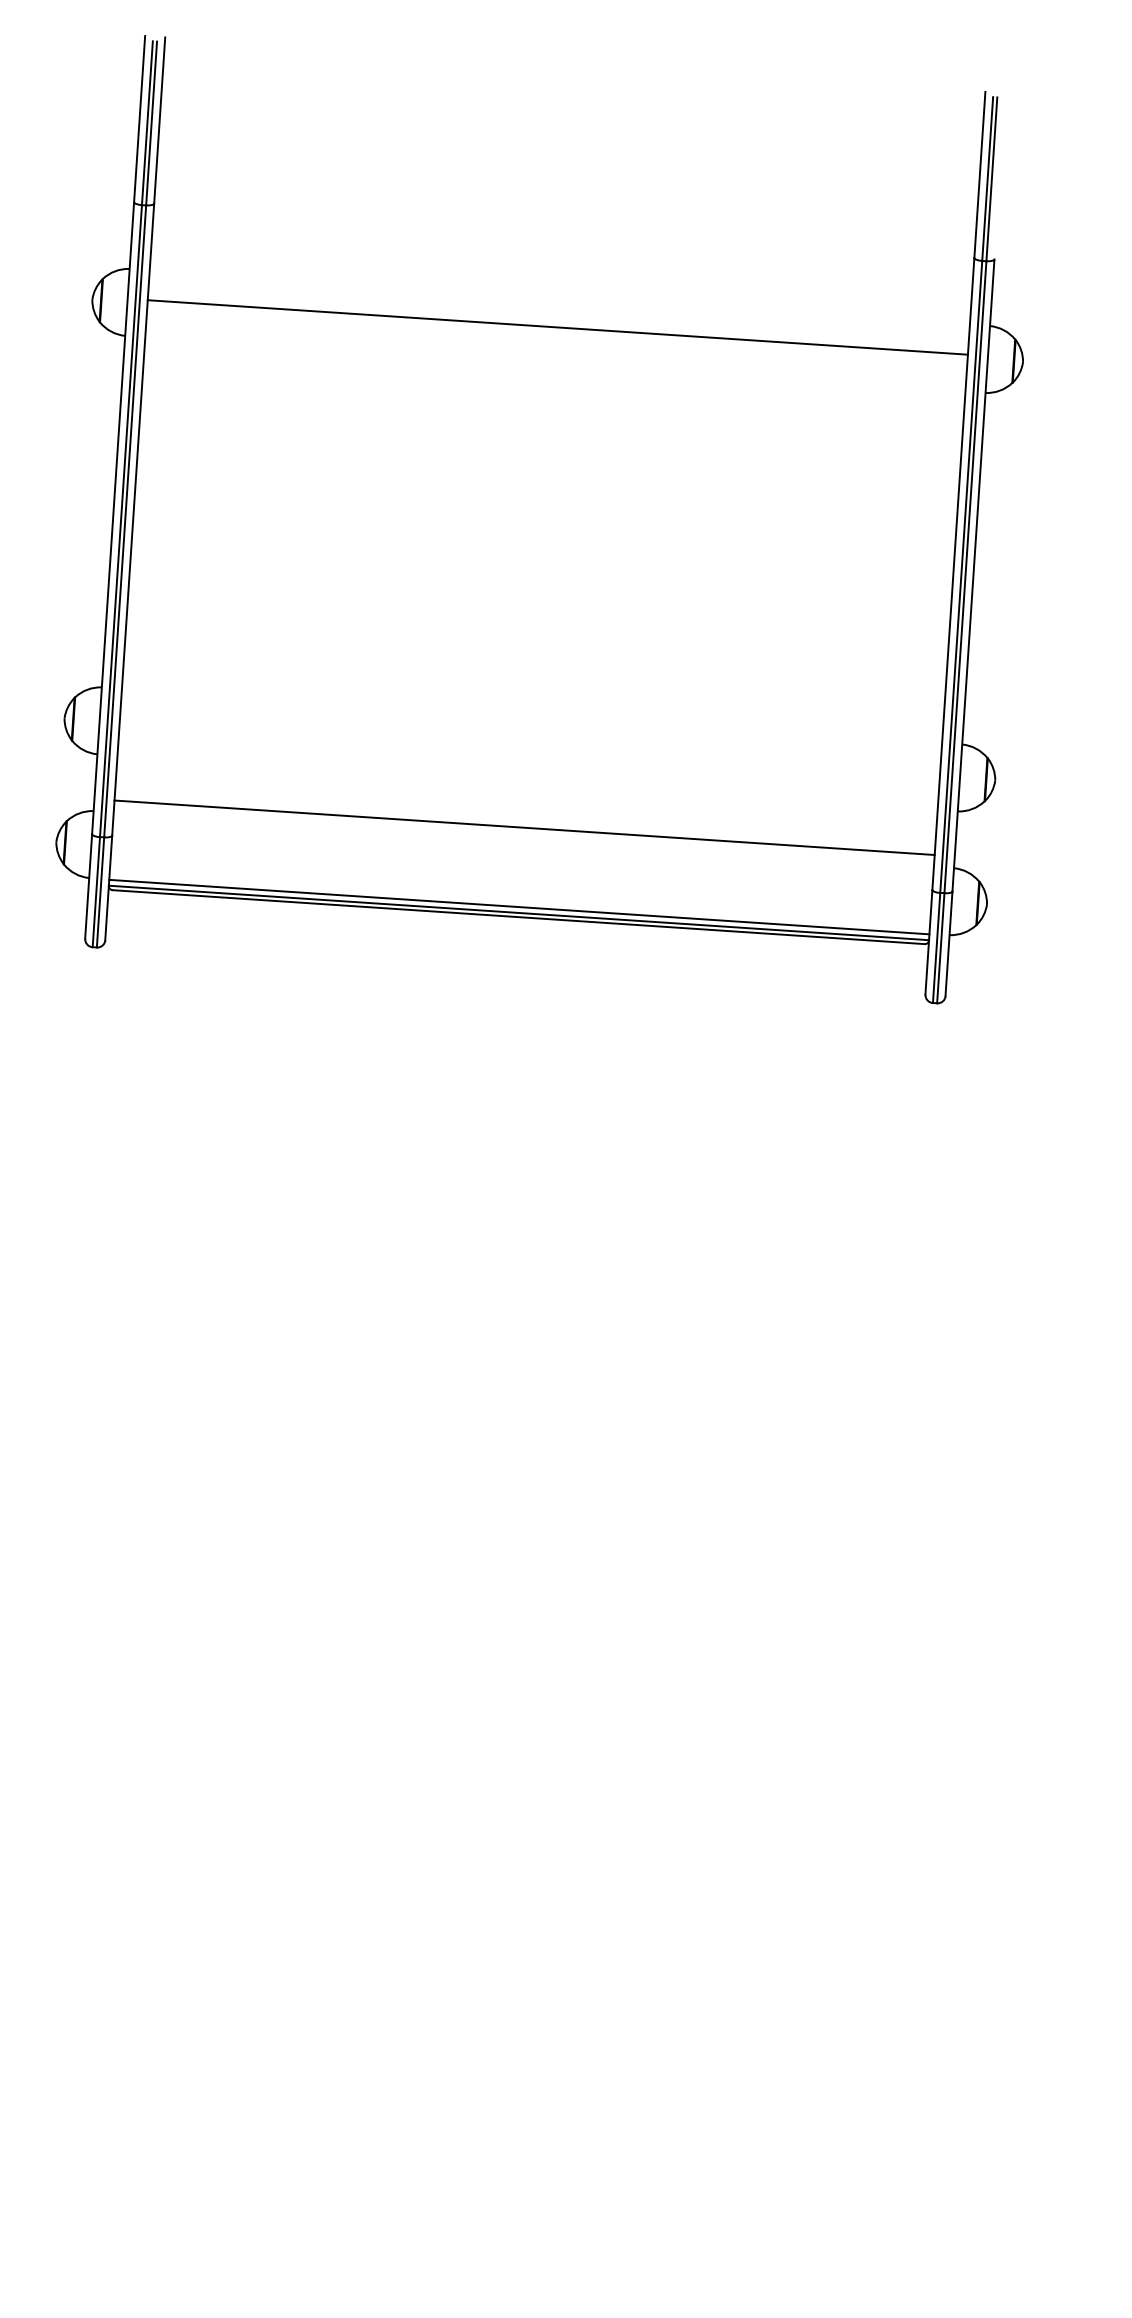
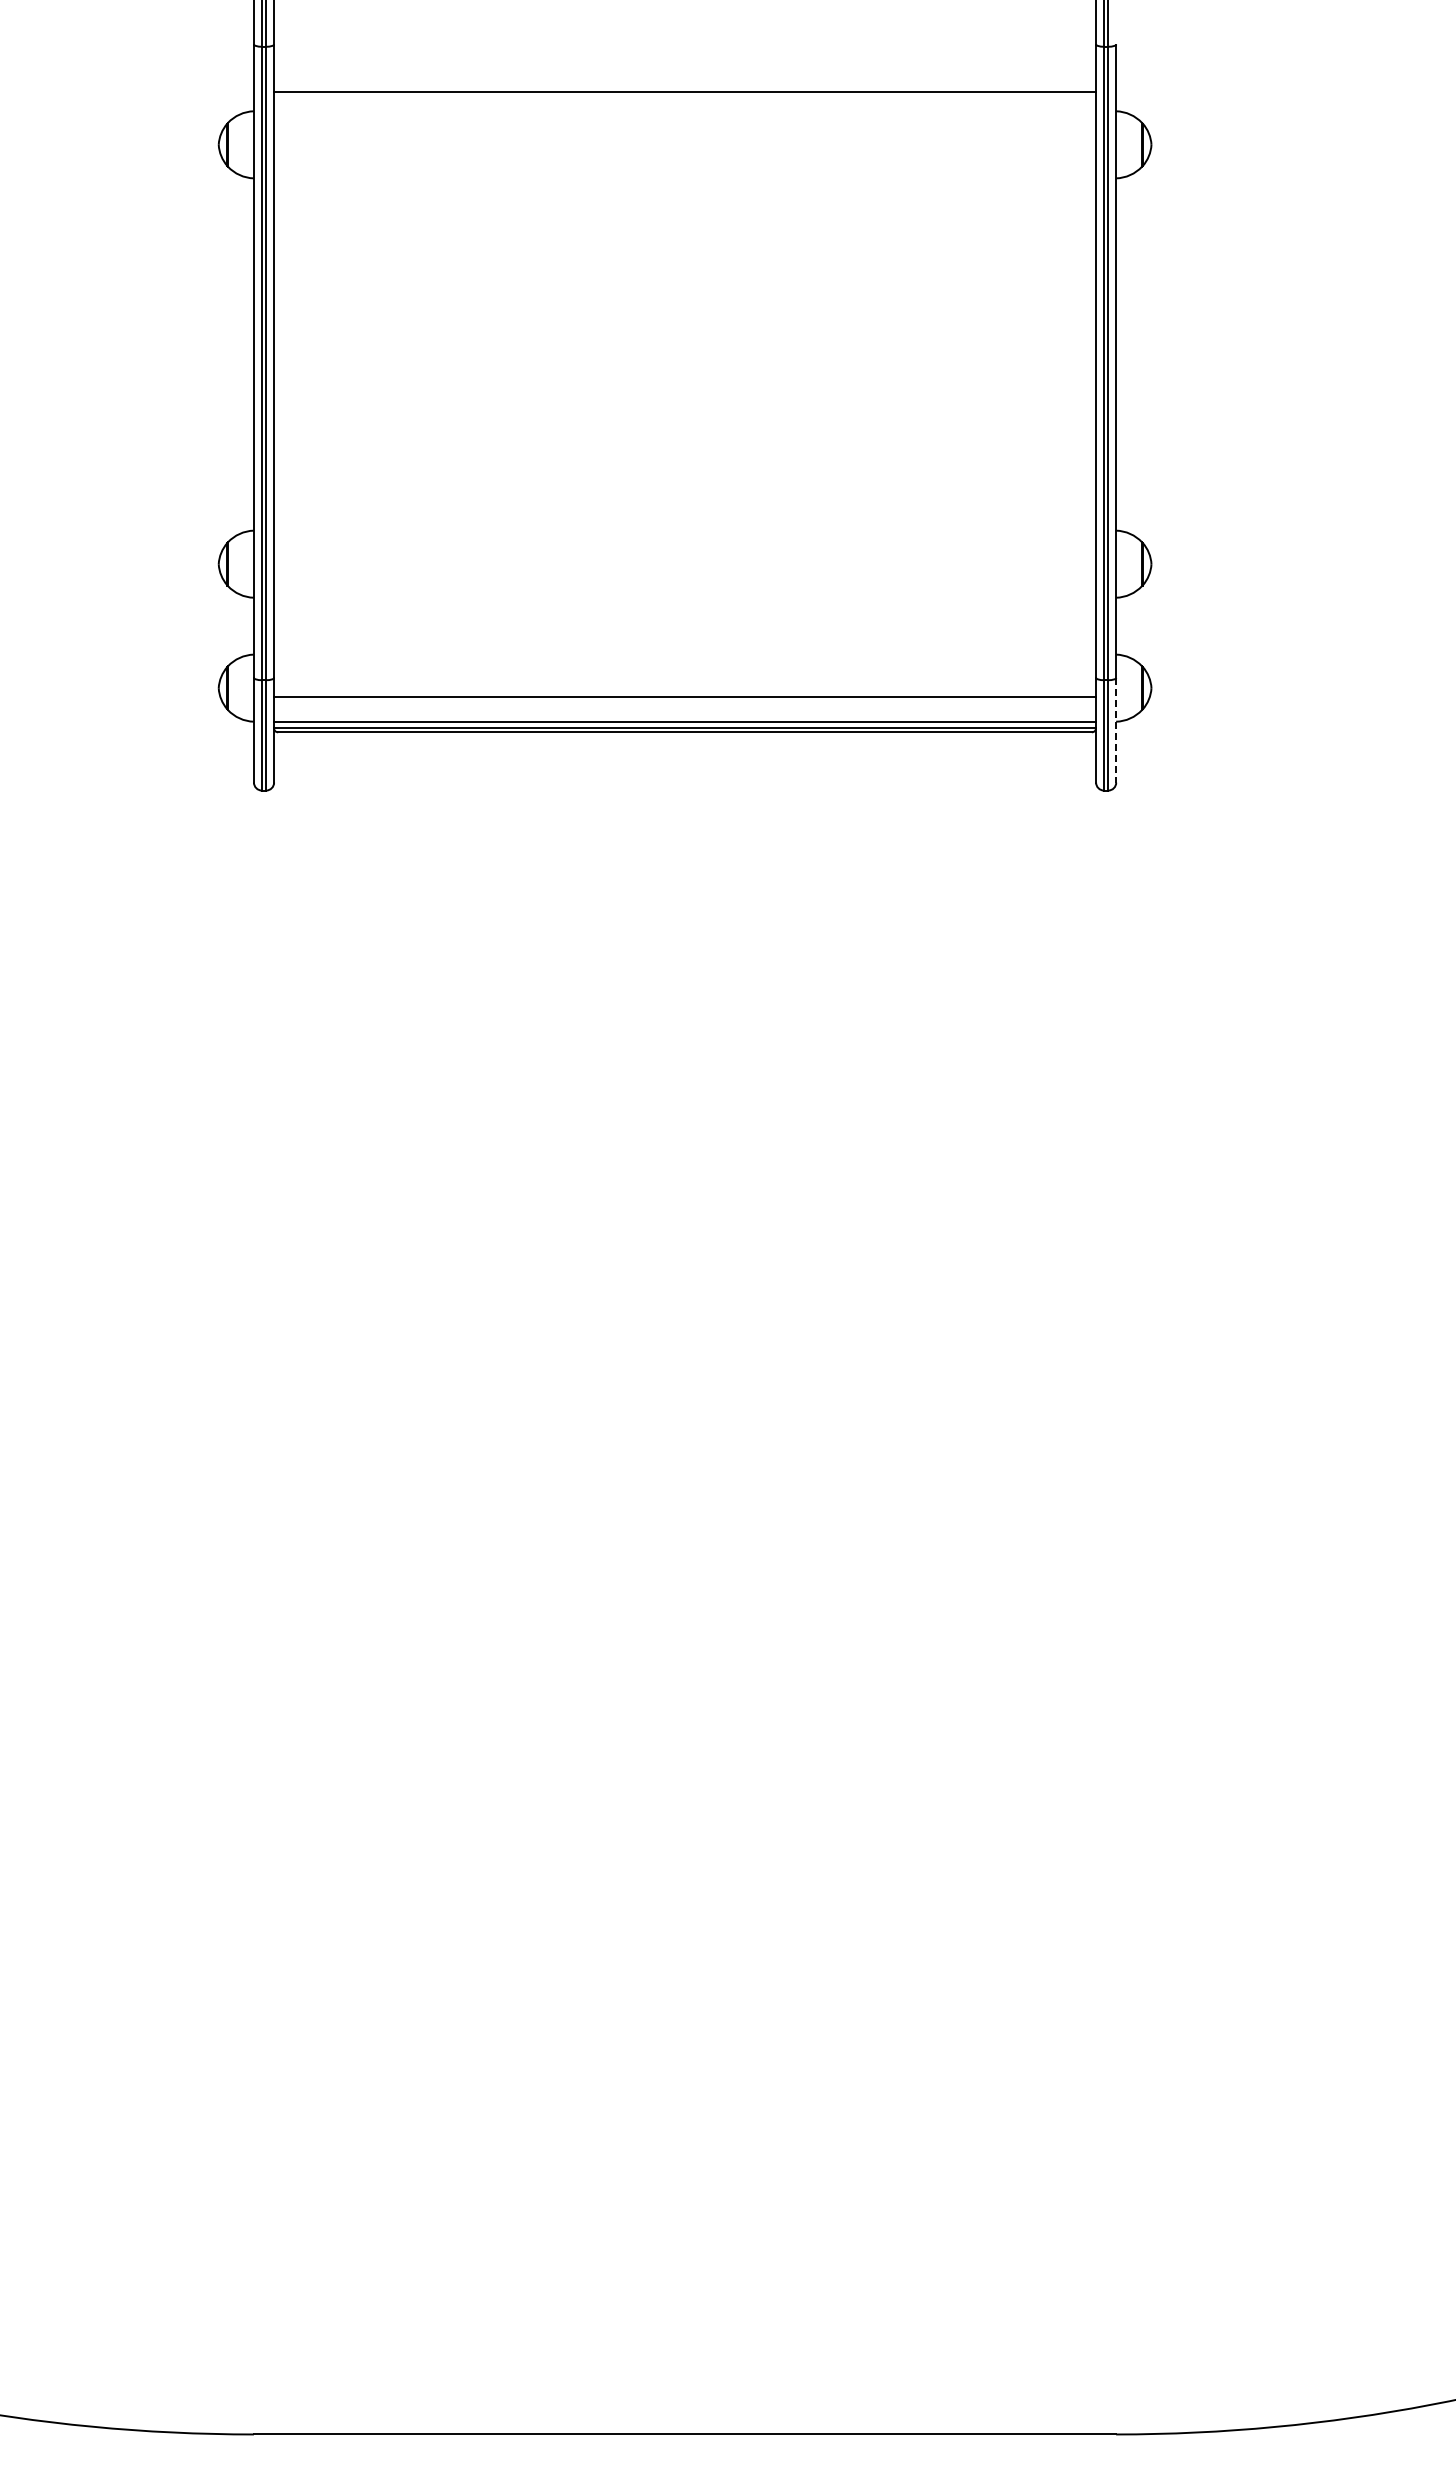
line: (558, 327) -> (685, 92), moved
line: (525, 827) -> (685, 696), moved
line: (949, 943) -> (1116, 730), solid -> dashed

